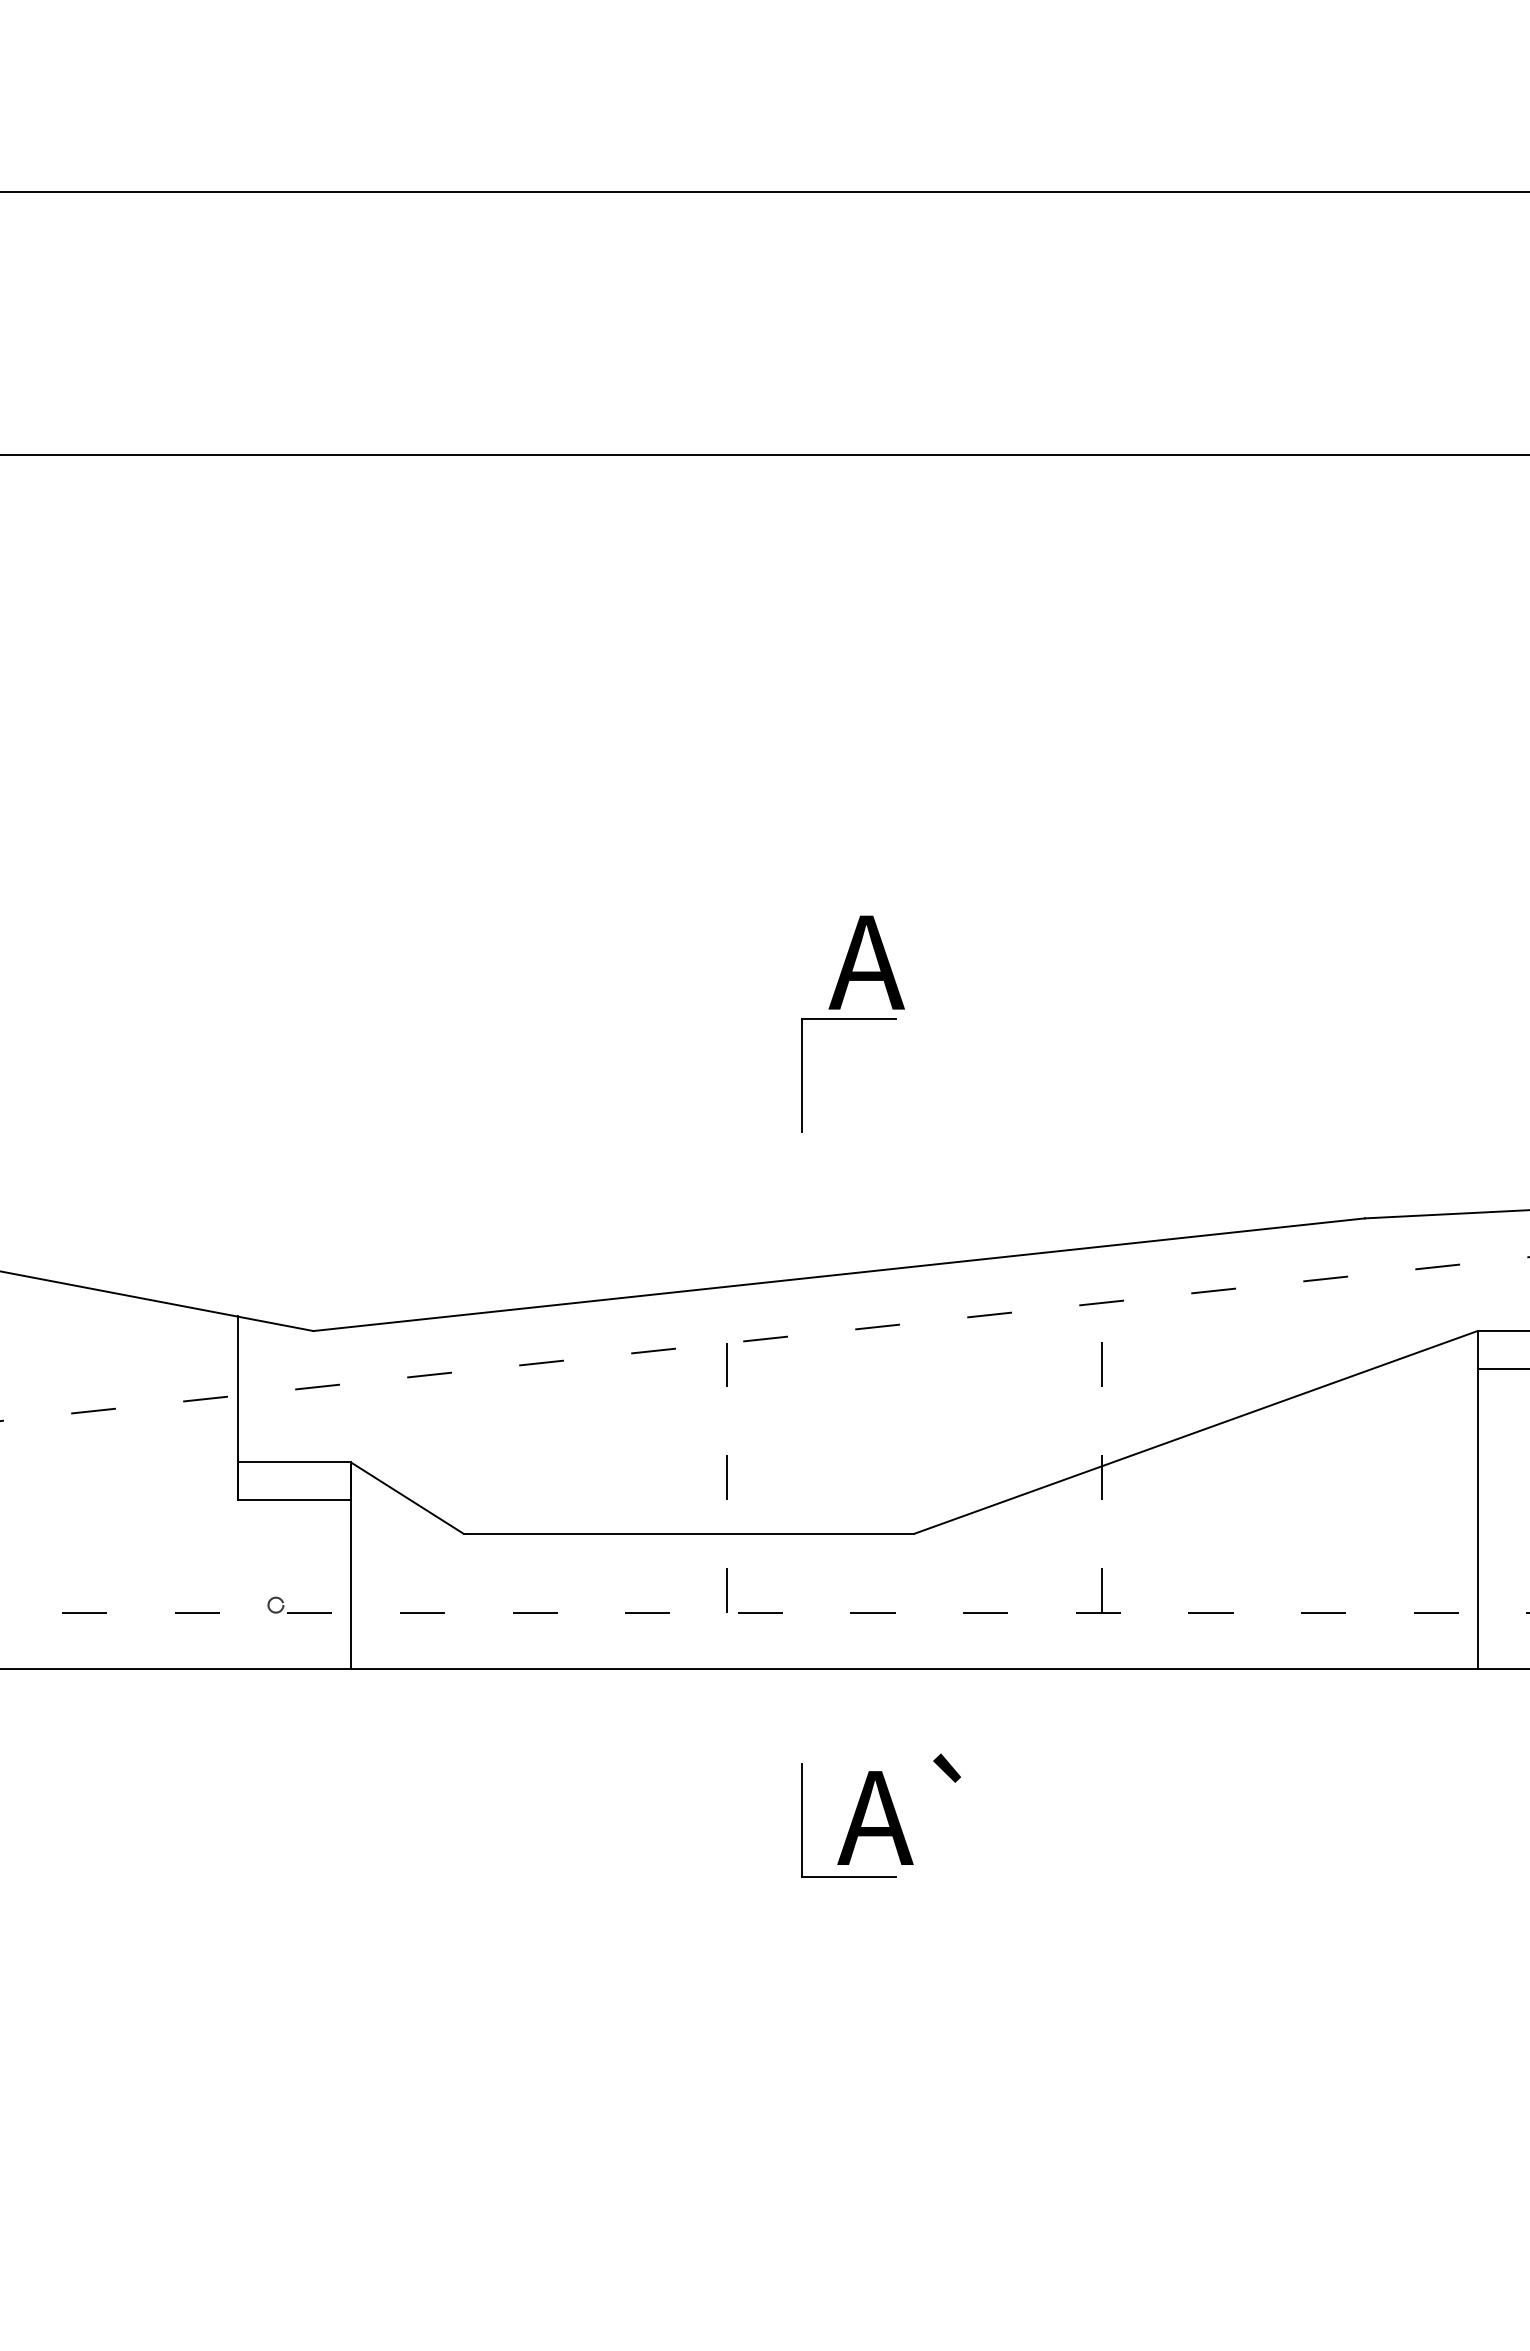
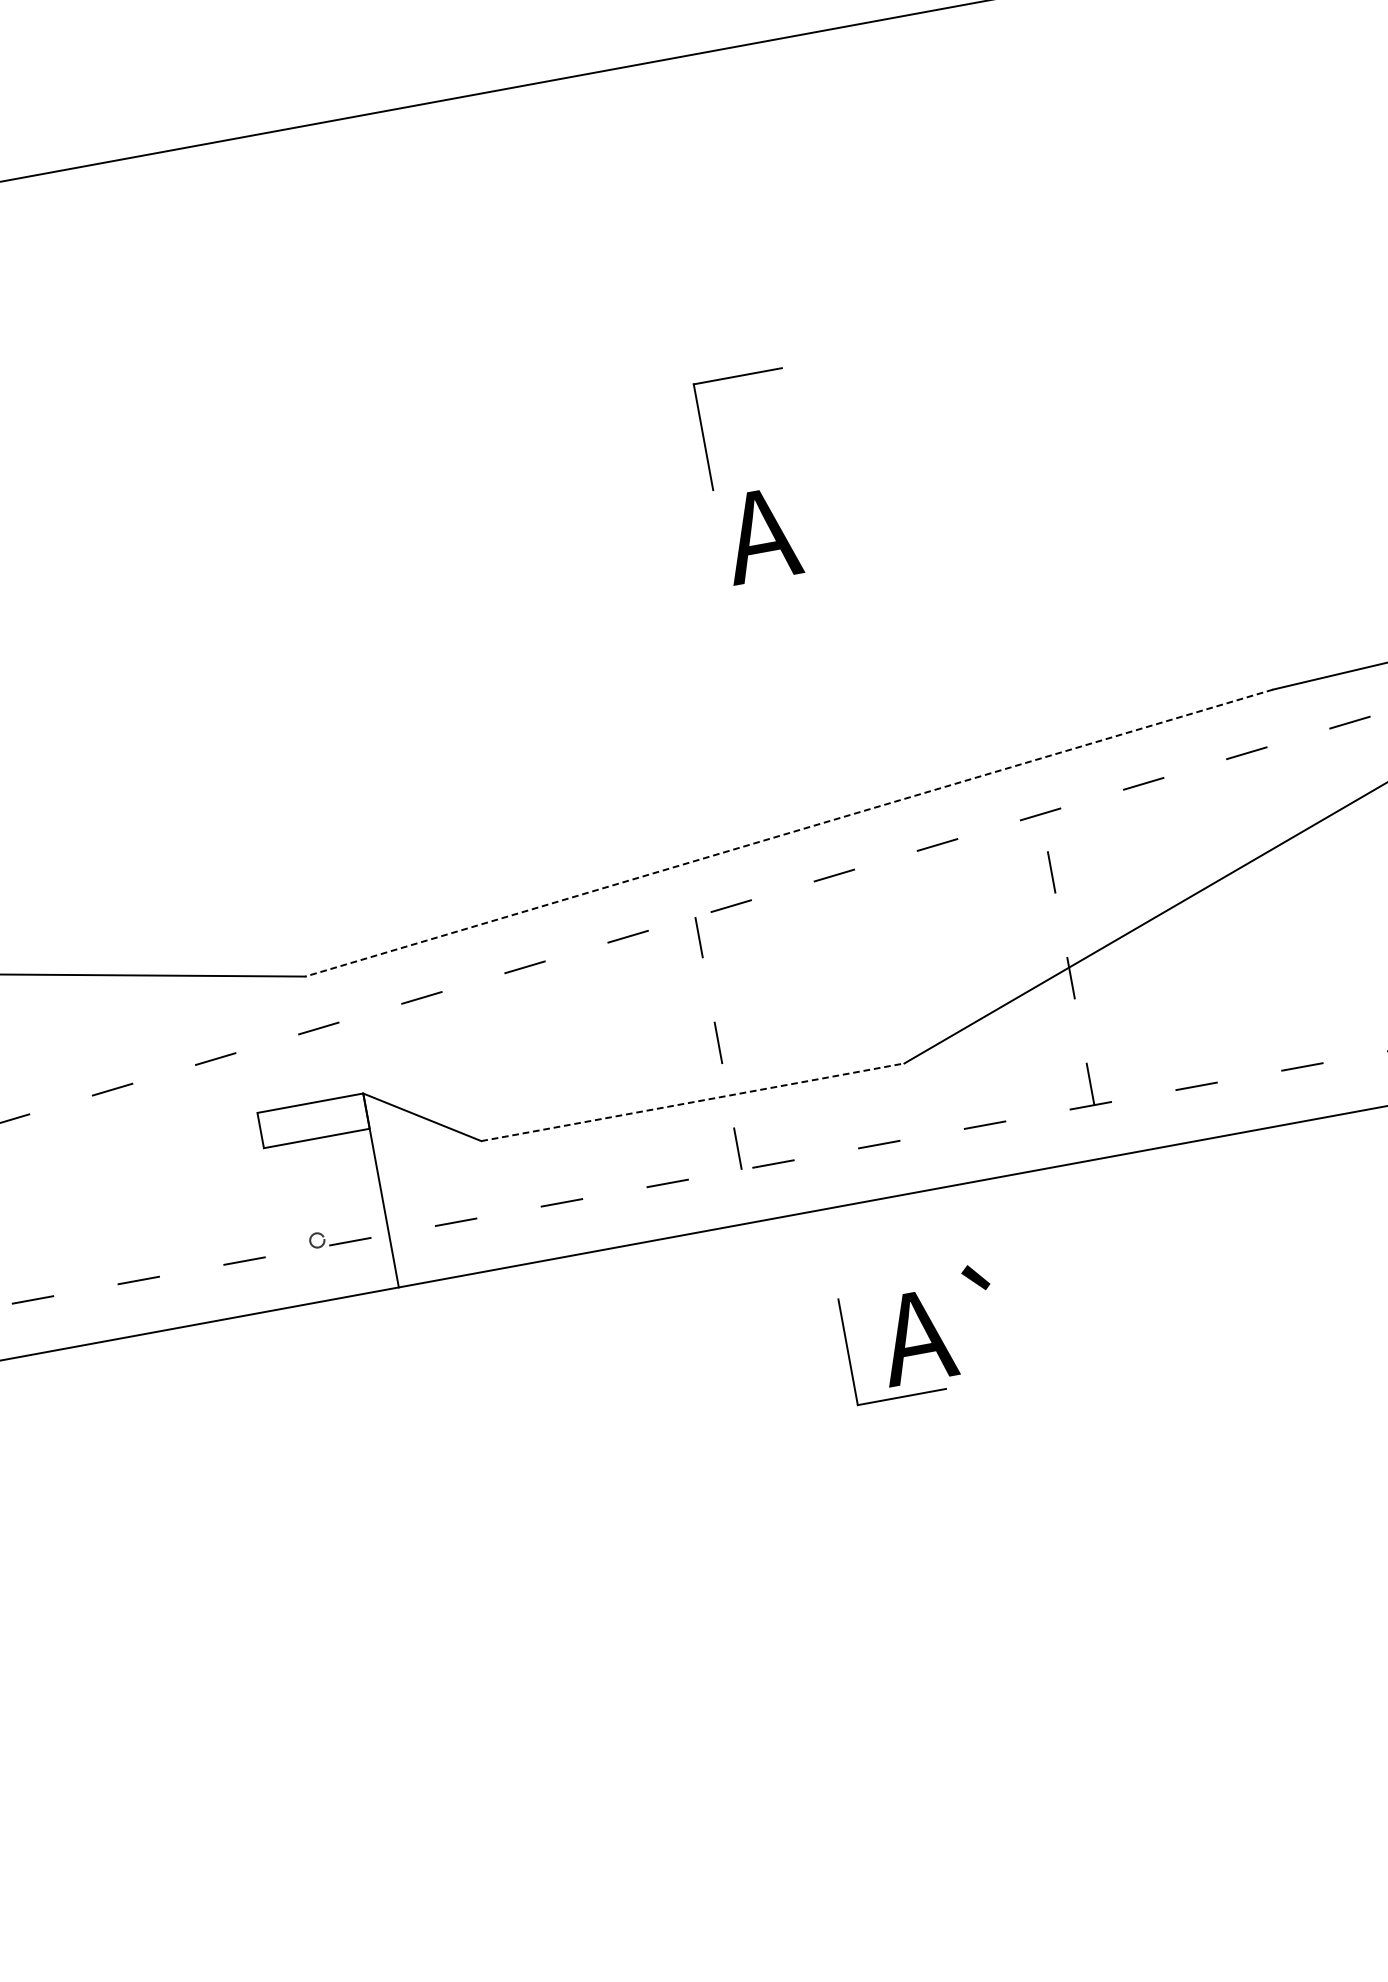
part: (802, 1075) -> (704, 436), moved
line: (839, 1274) -> (789, 832), solid -> dashed
line: (238, 1408) -> (248, 1062), removed
line: (689, 1533) -> (693, 1101), solid -> dashed

